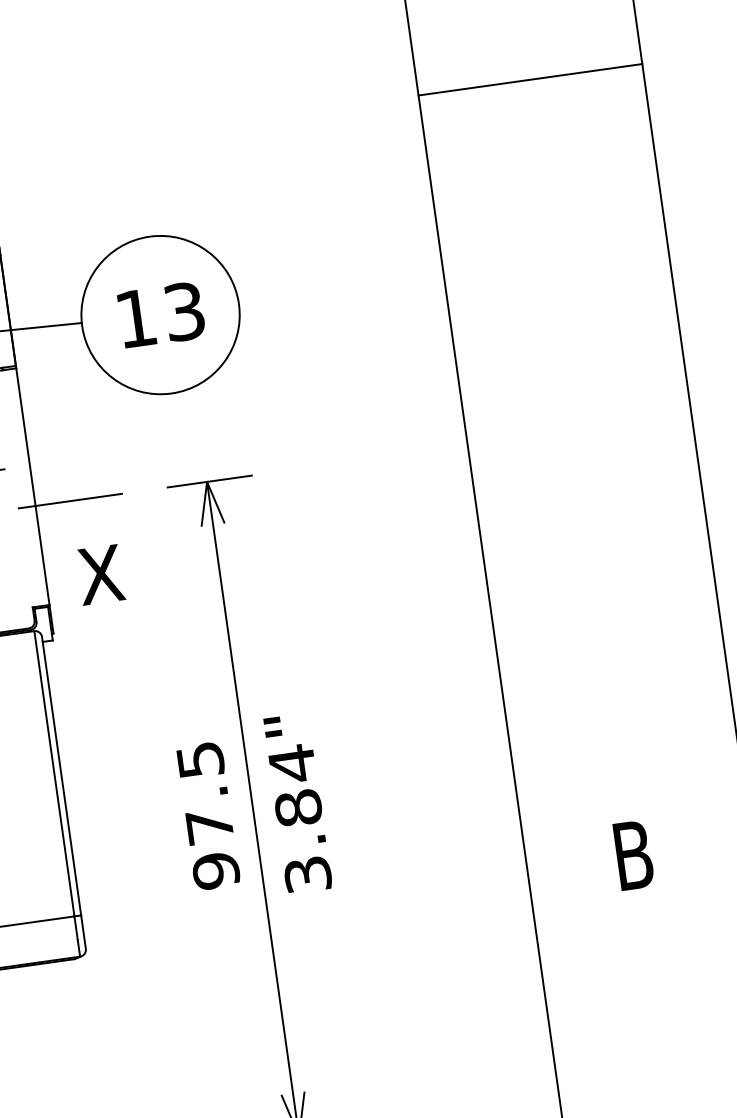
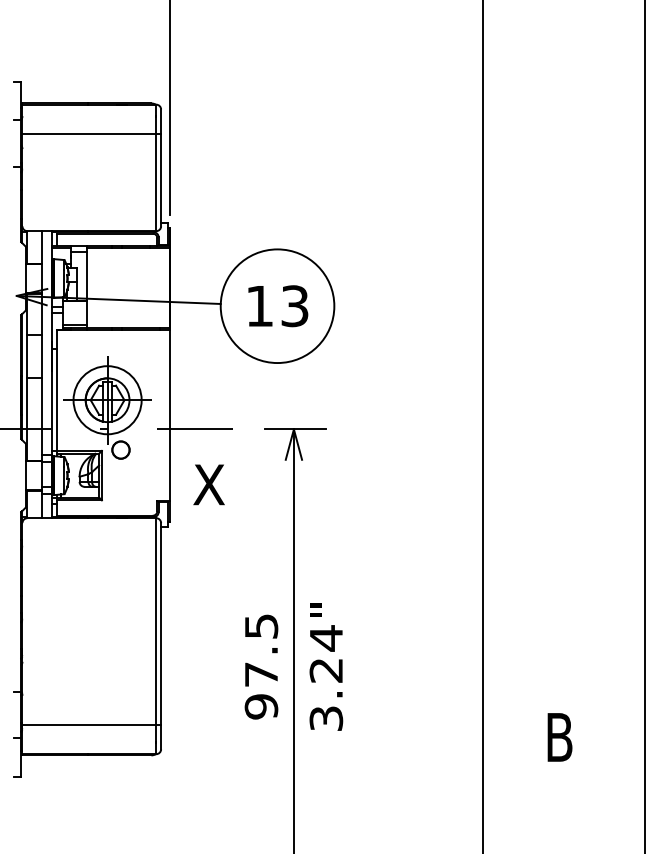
line: (529, 79) -> (563, 175), removed
text: (298, 808) -> (326, 670), 3.84 -> 3.24

